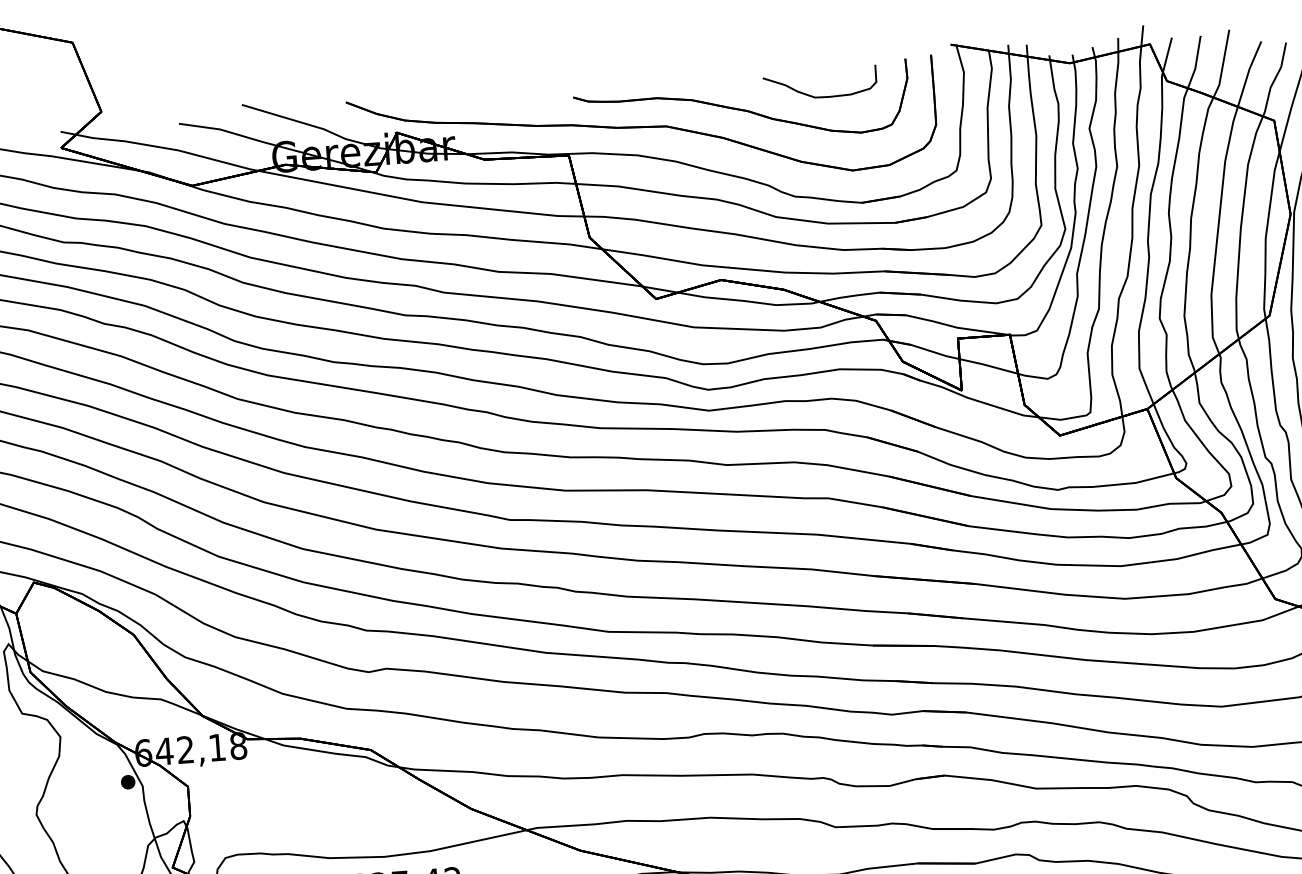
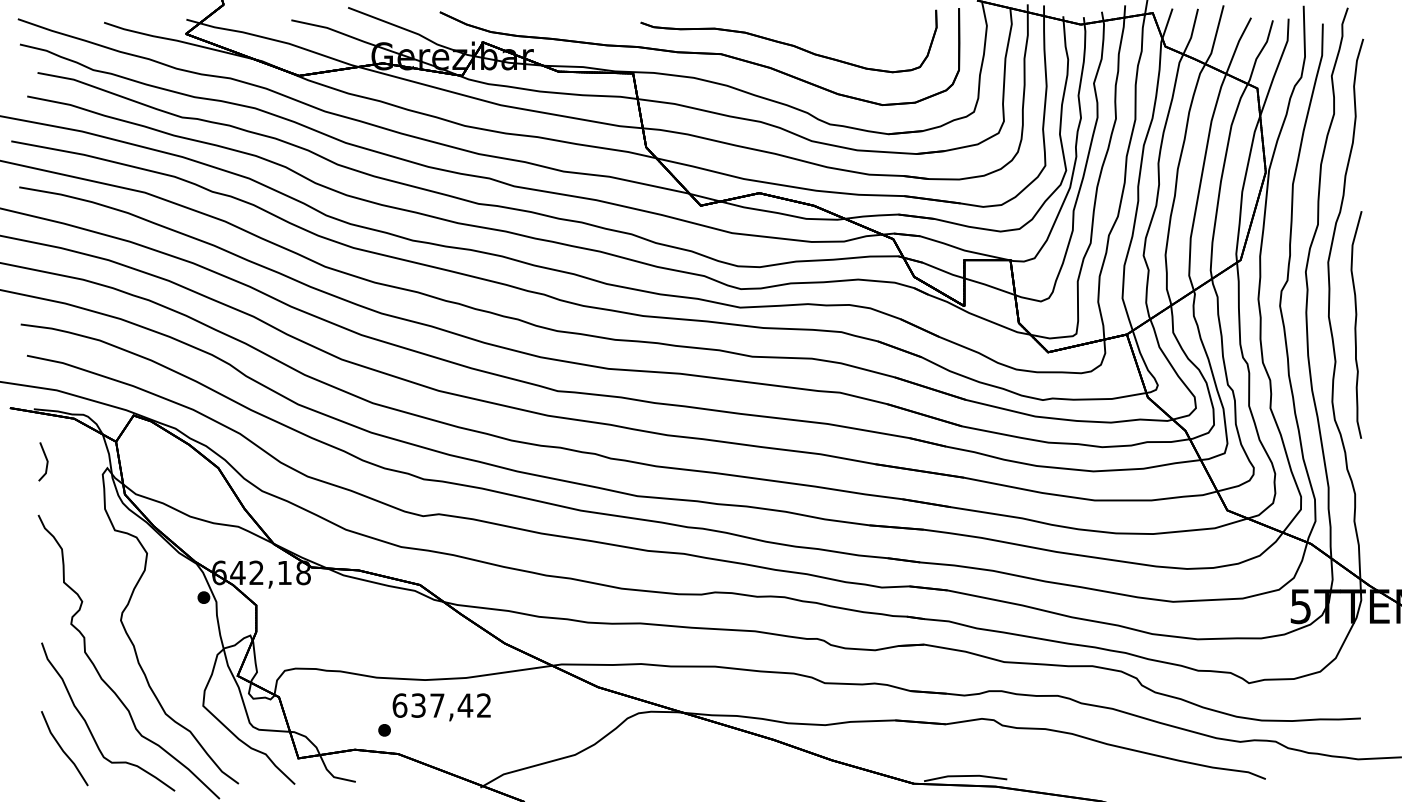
part: (821, 96) -> (859, 37), removed

